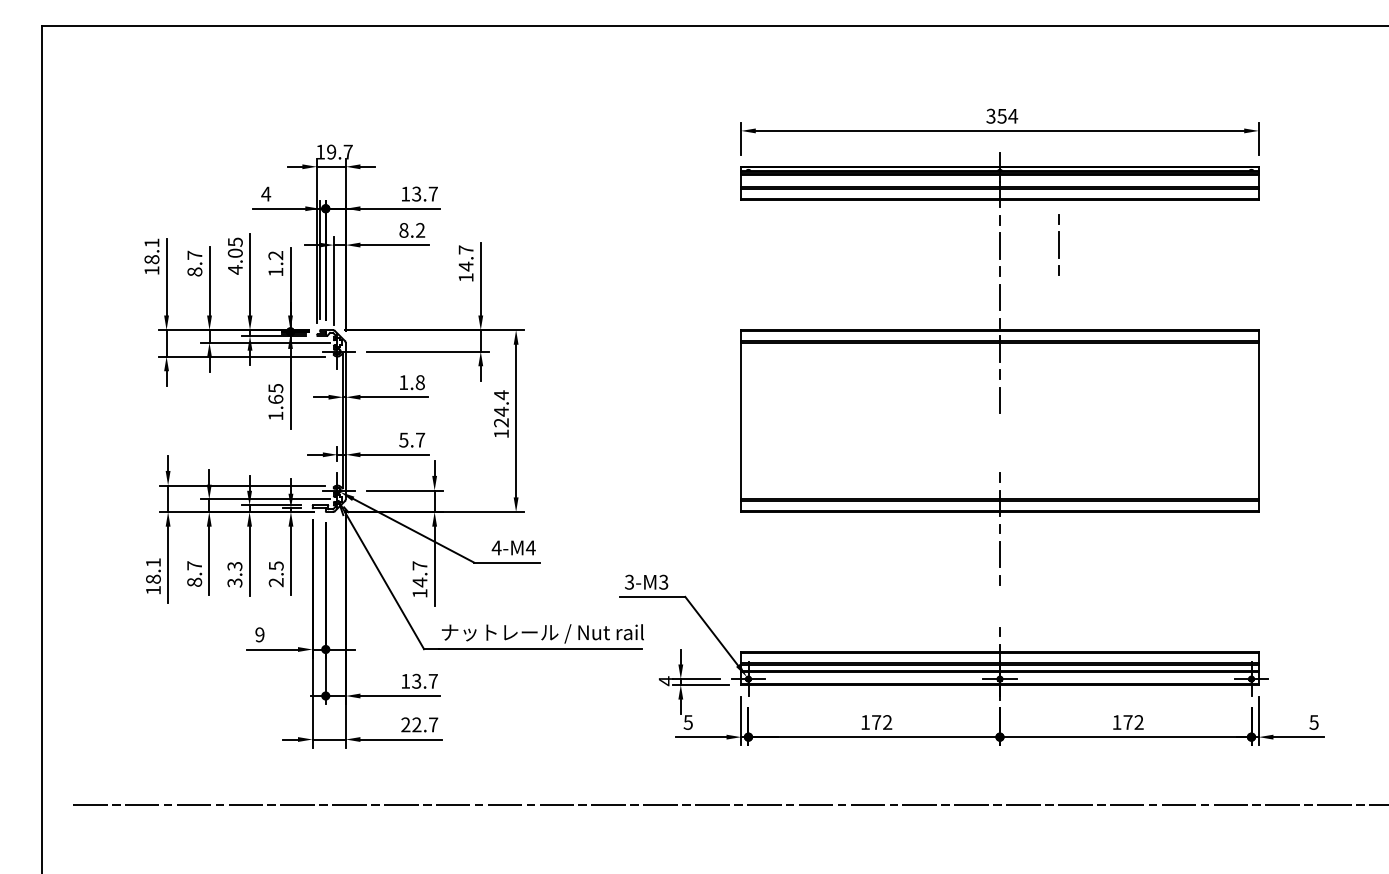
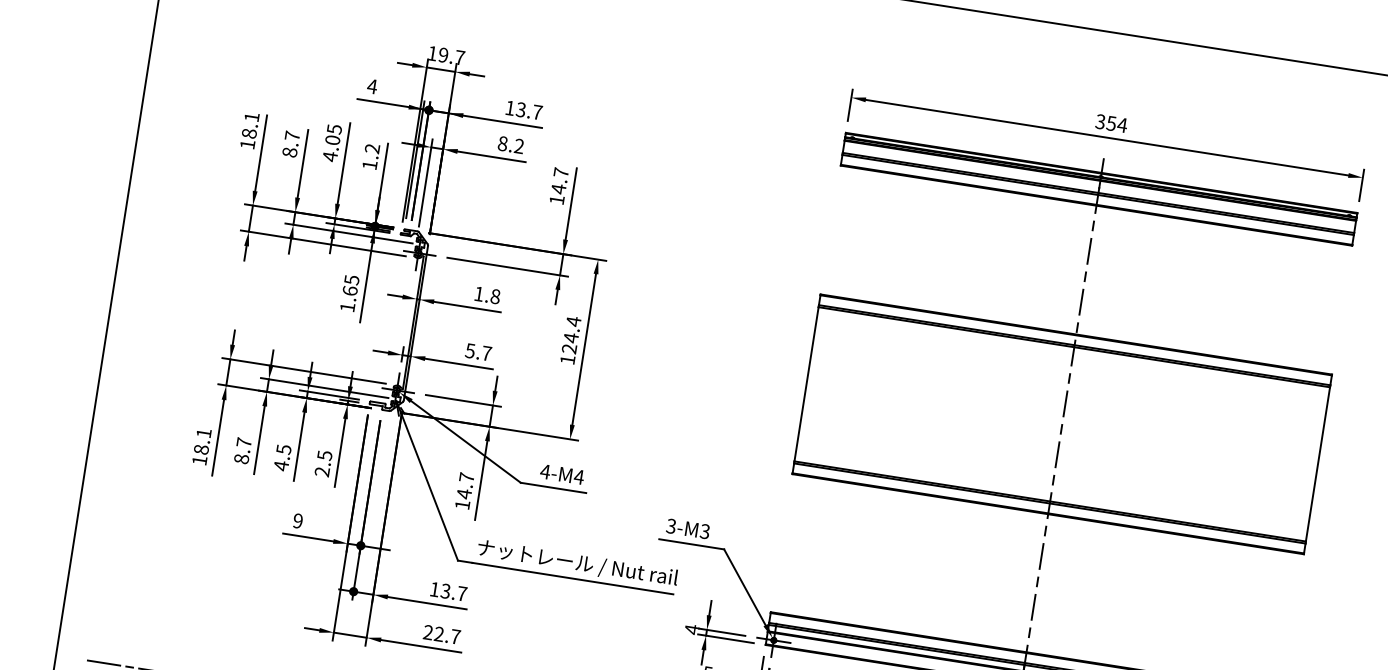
line: (1058, 244) -> (1147, 258), removed
line: (999, 442) -> (1058, 445), added
text: (234, 575) -> (282, 458), 3.3 -> 4.5
line: (1000, 605) -> (1034, 606), added

